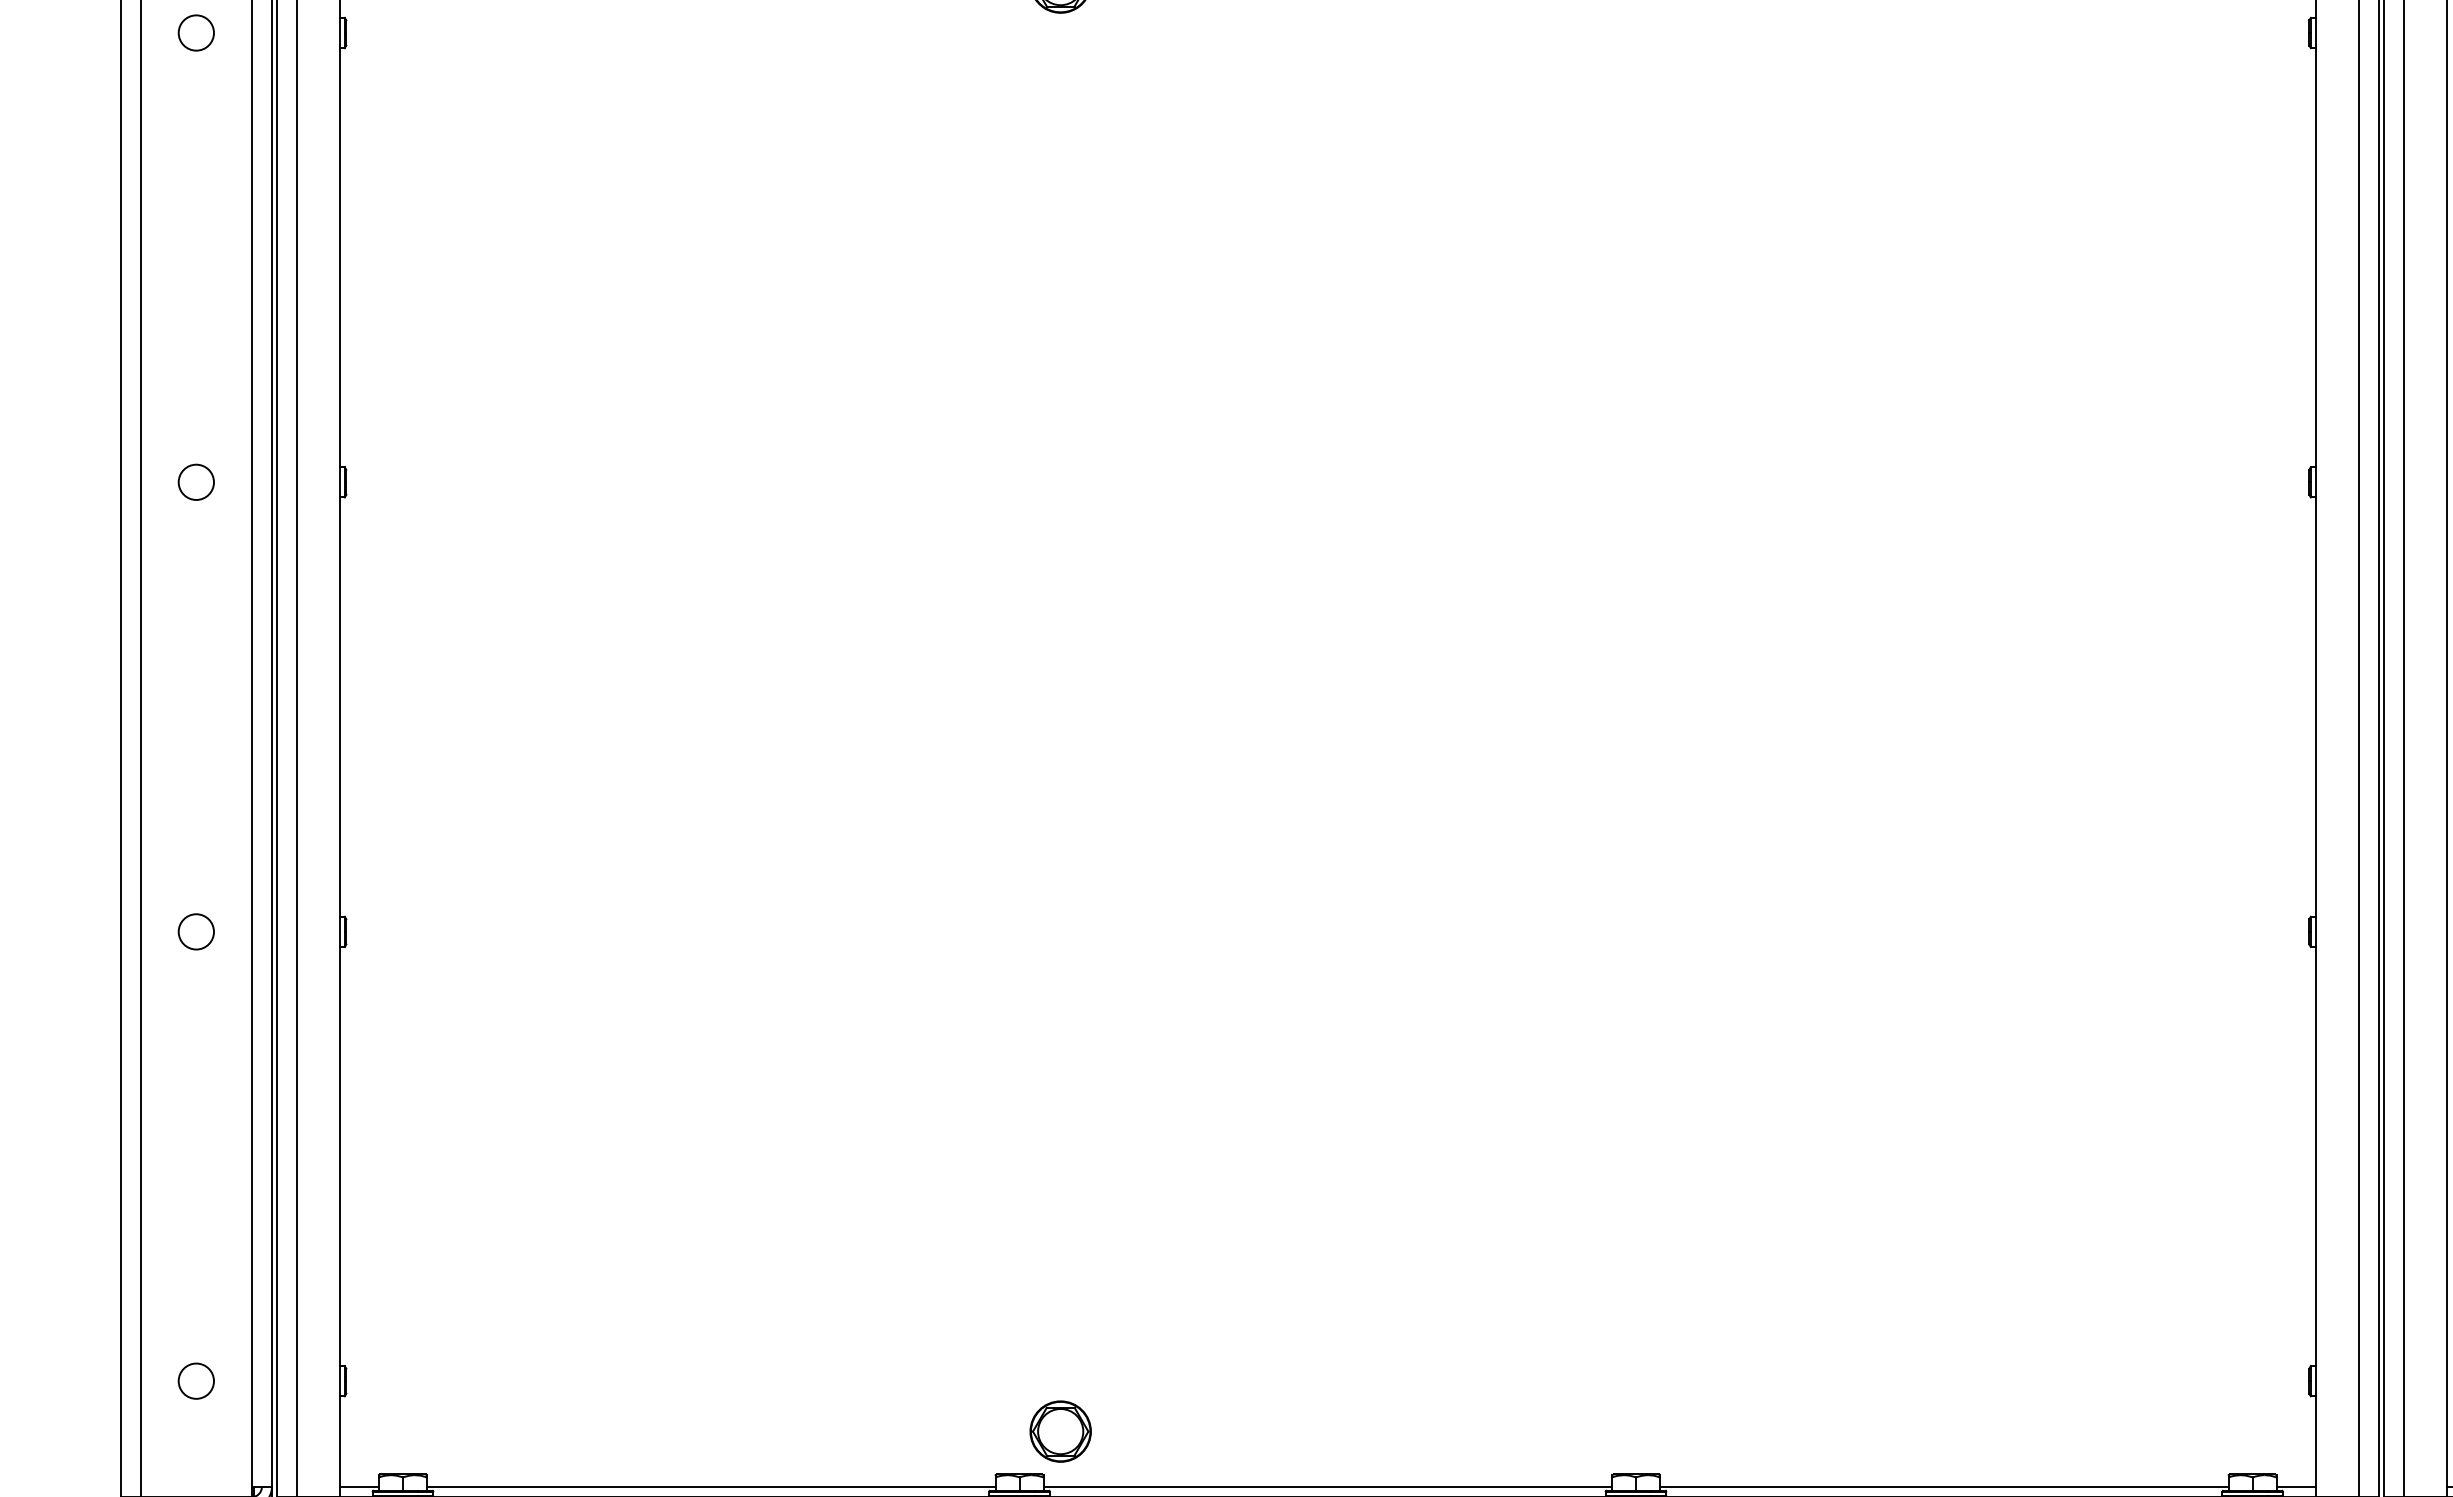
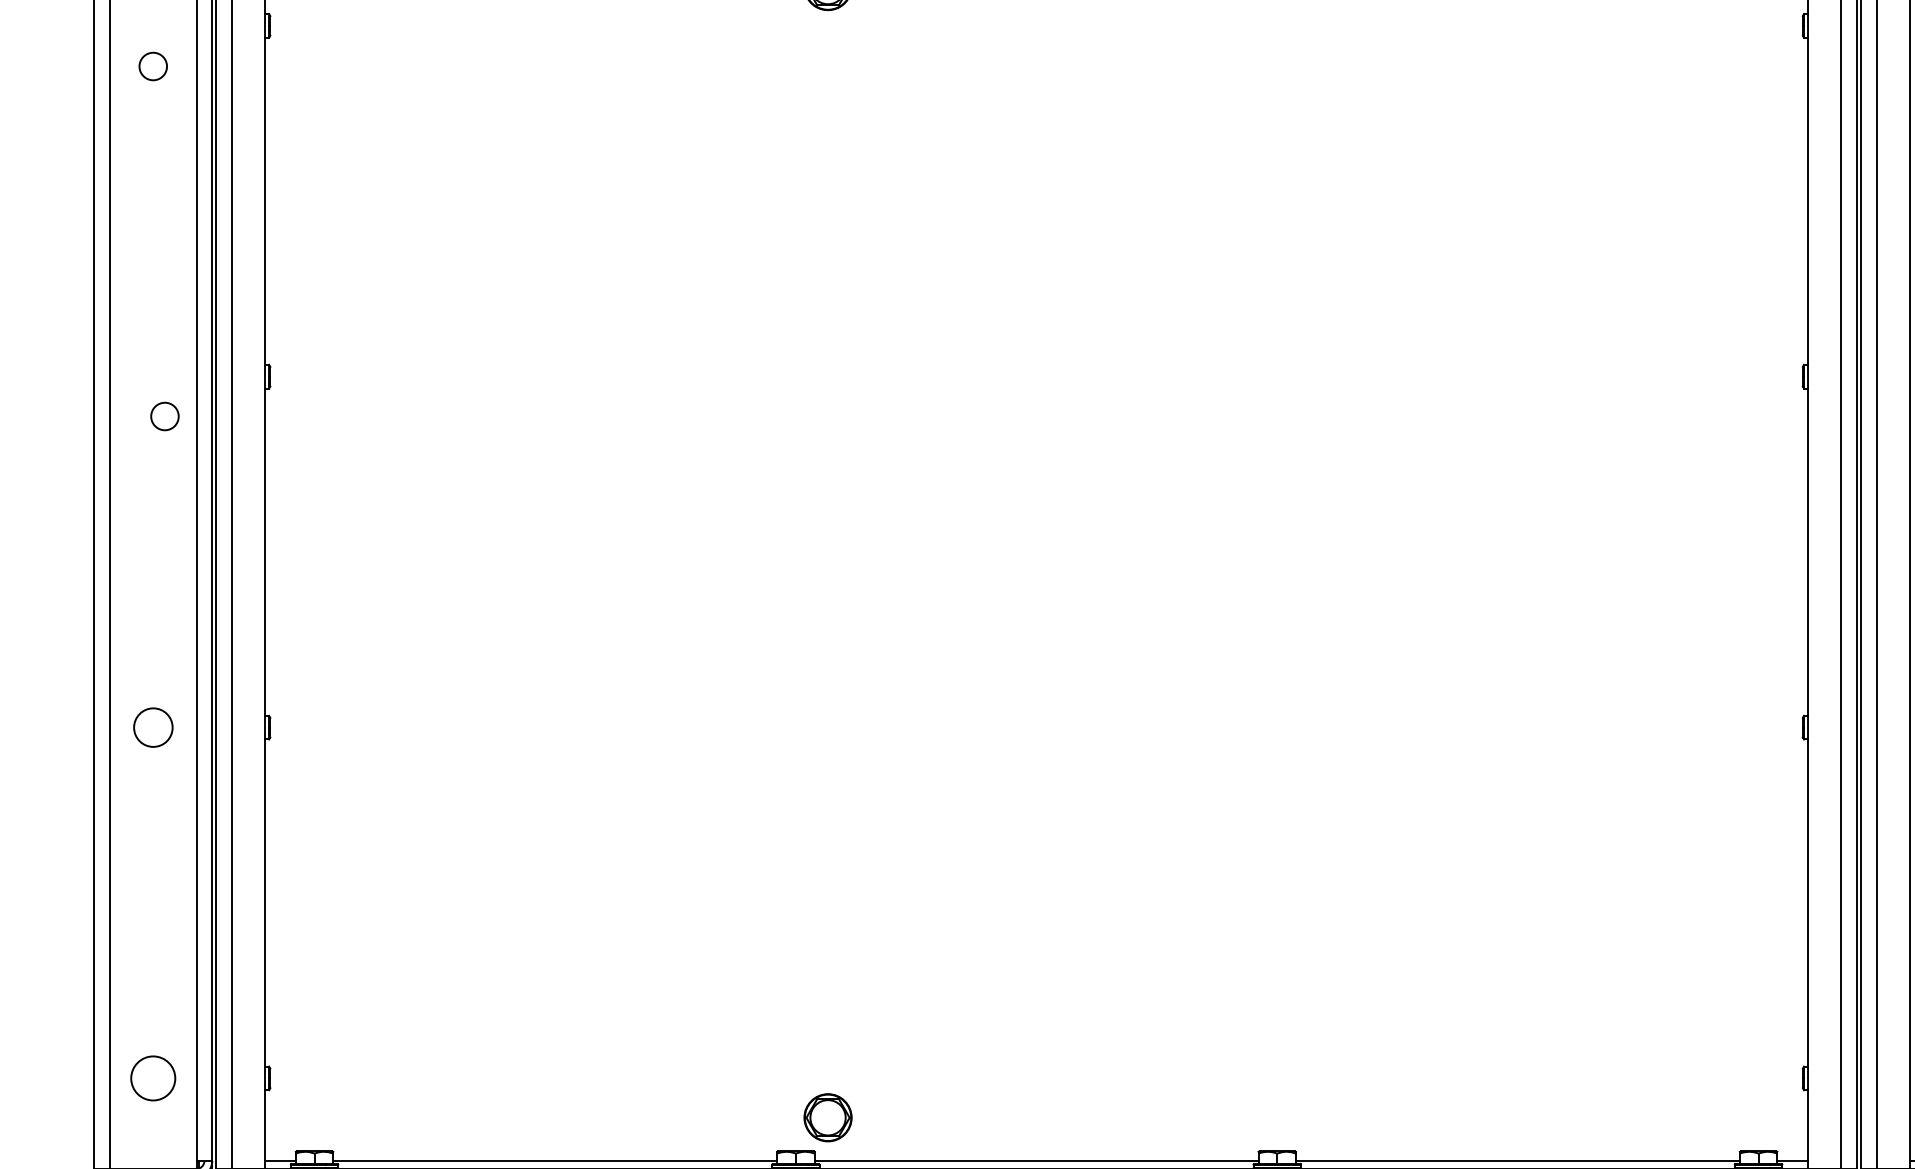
circle: (195, 32) -> (152, 66), moved
circle: (195, 481) -> (164, 415), moved
circle: (195, 931) -> (152, 727), size x1.4
circle: (196, 1380) -> (153, 1077), size x1.6

